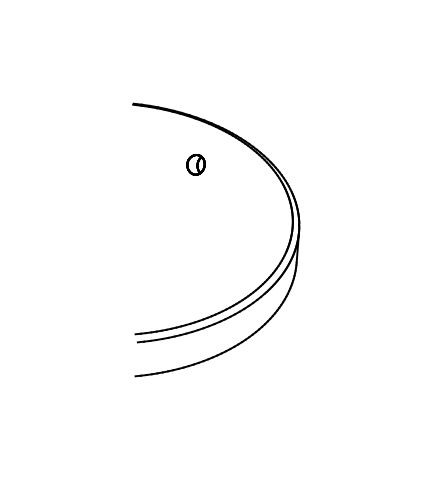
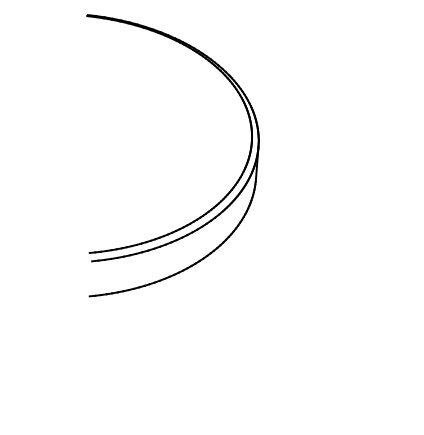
part: (195, 164) -> (151, 77), removed

